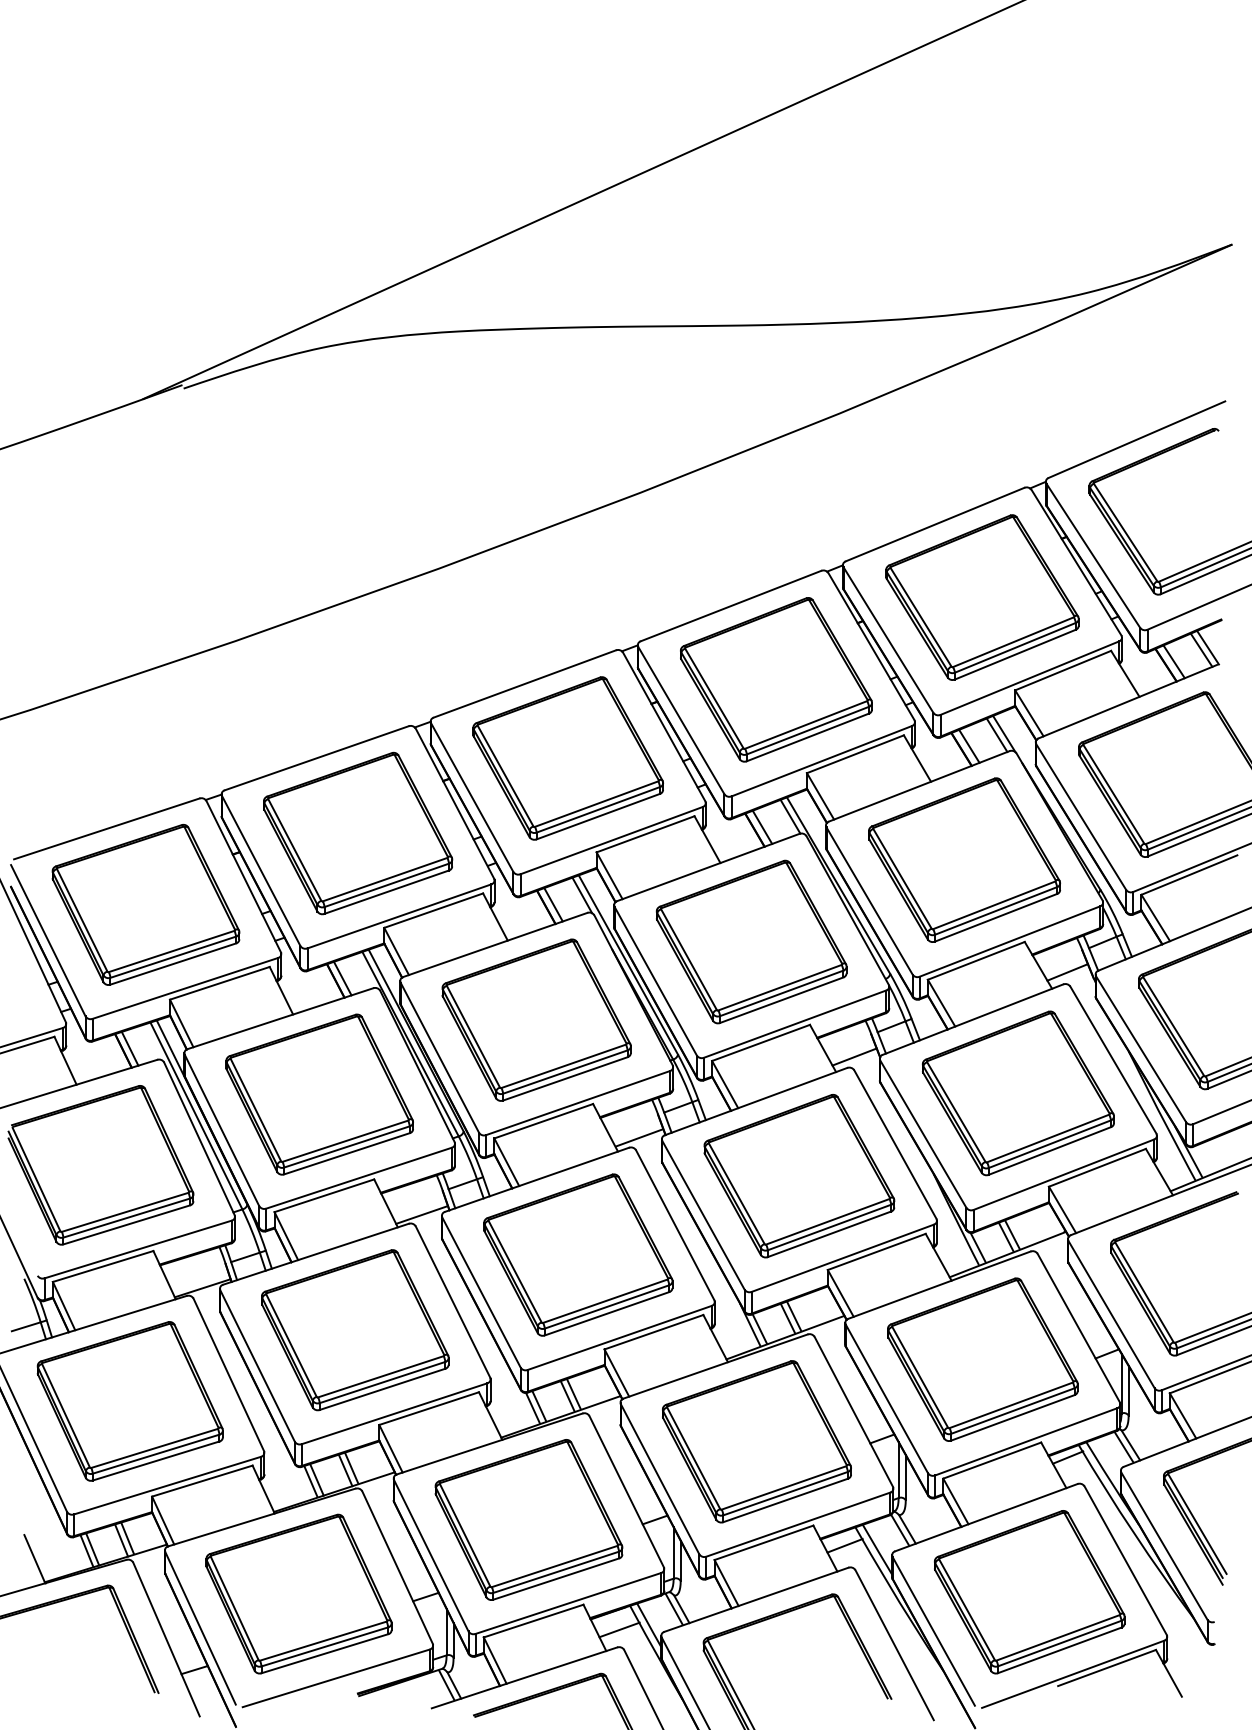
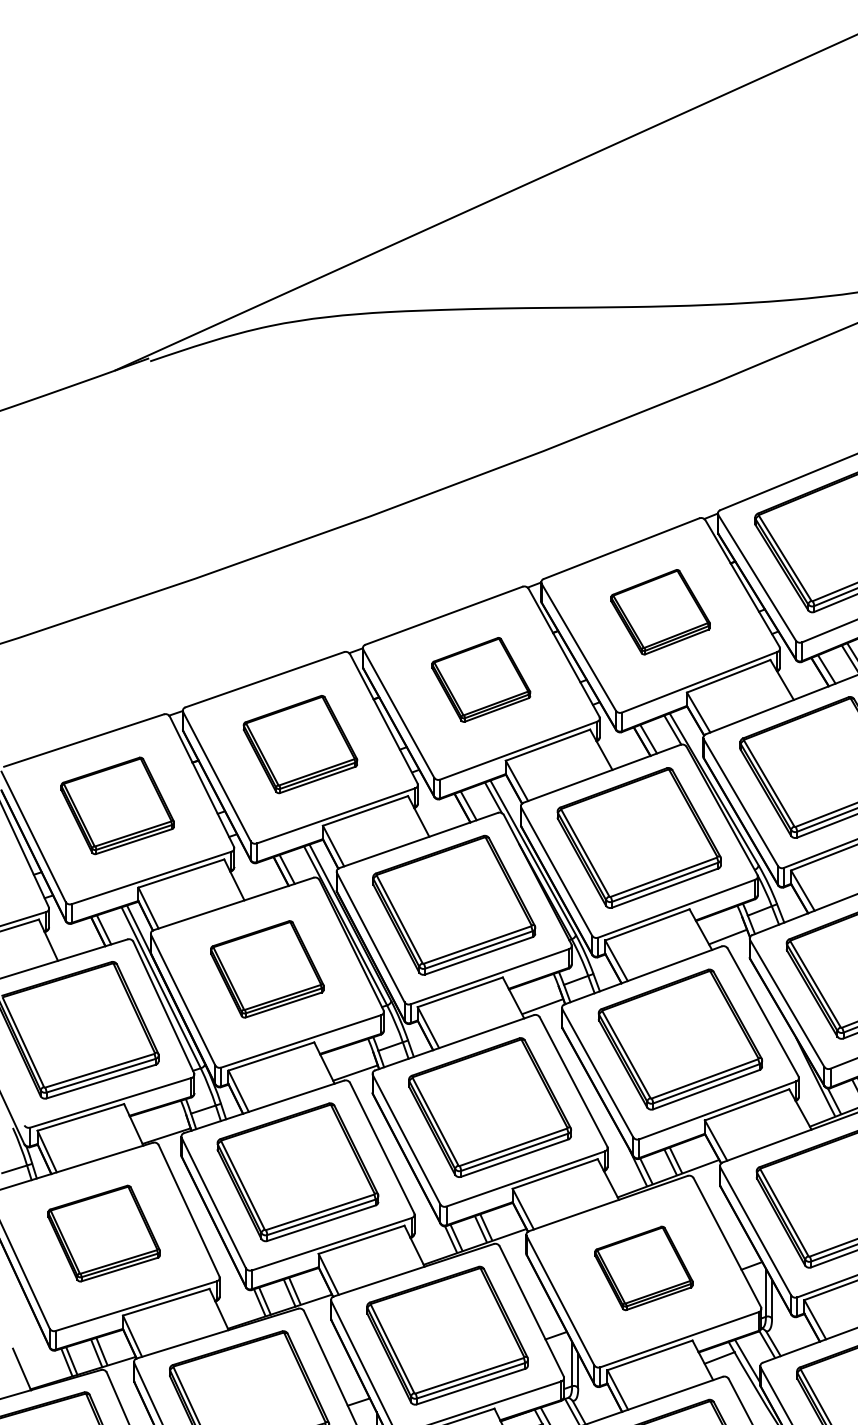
part: (776, 679) -> (660, 611), size x0.6
part: (567, 758) -> (480, 679), size x0.6
part: (358, 833) -> (300, 744), size x0.7
part: (145, 904) -> (117, 805), size x0.7
part: (319, 1094) -> (267, 969), size x0.7
part: (129, 1401) -> (103, 1233), size x0.7
part: (756, 1441) -> (643, 1268), size x0.6

